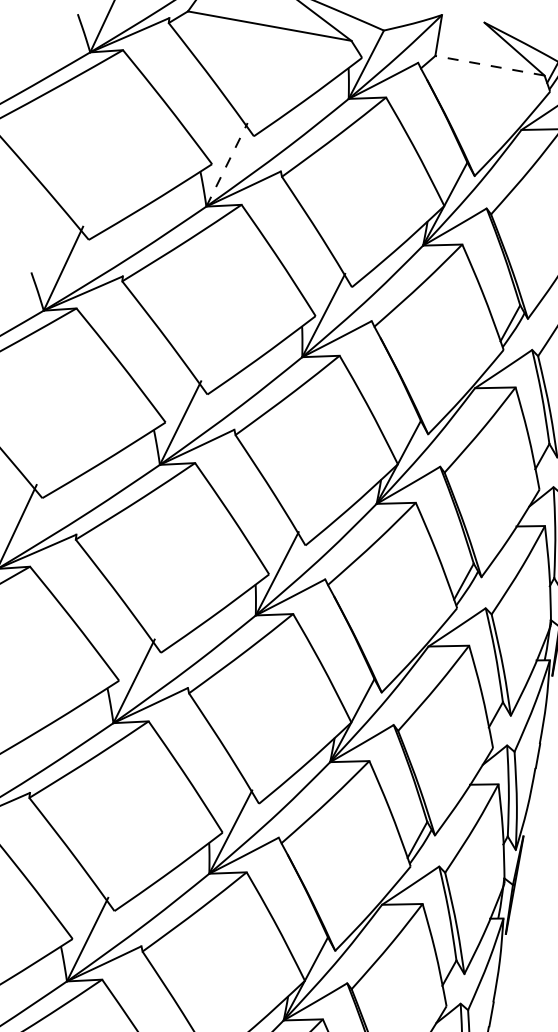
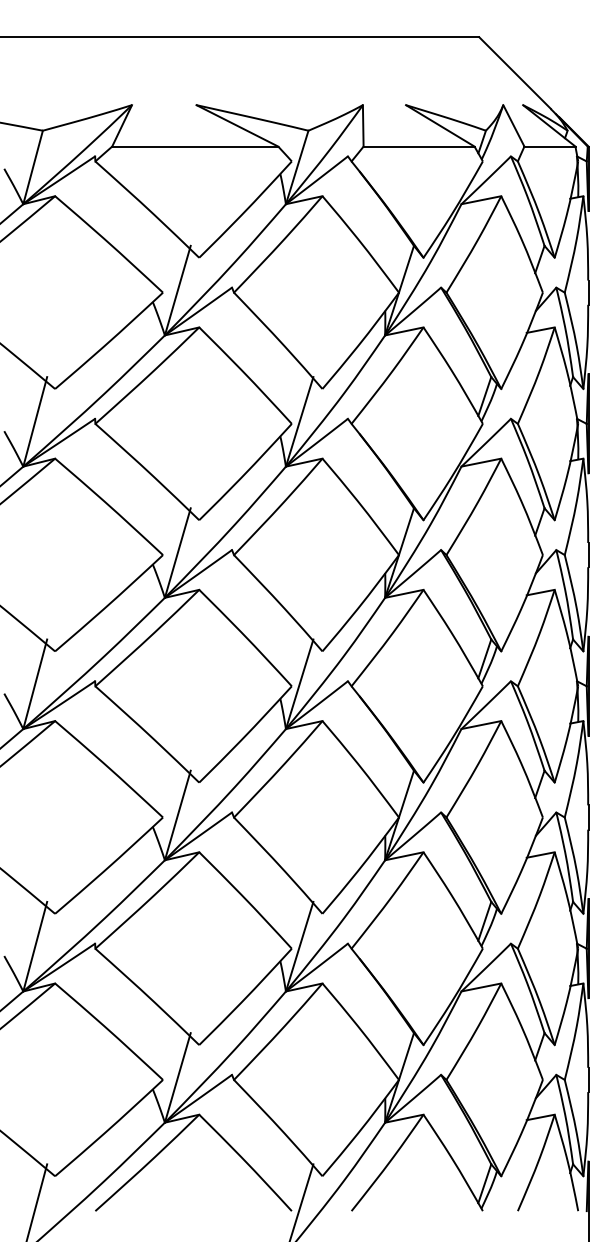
line: (489, 65) -> (418, 146), dashed -> solid
line: (226, 164) -> (177, 290), dashed -> solid

